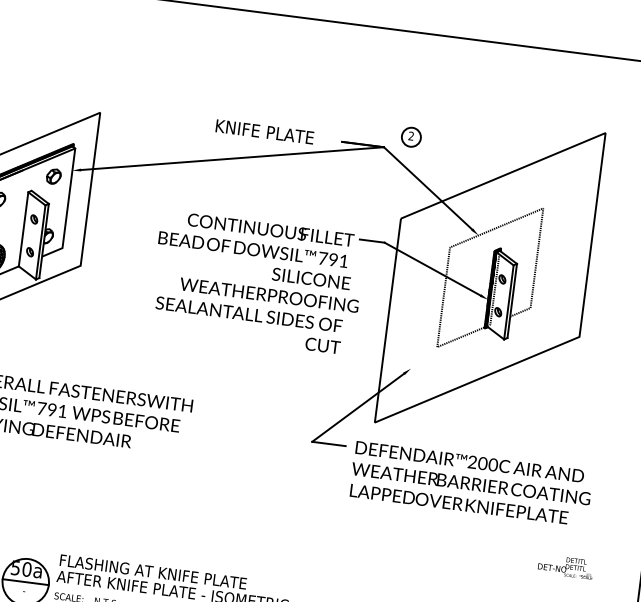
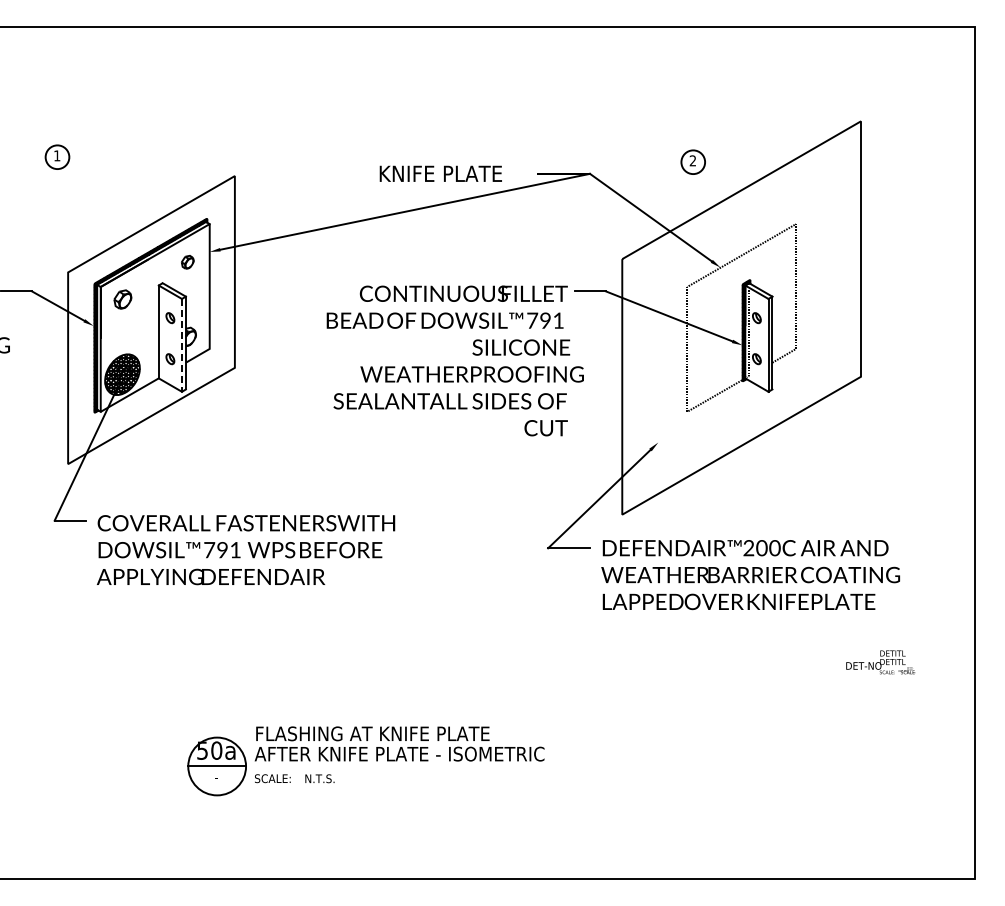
part: (410, 136) -> (692, 161), moved
part: (53, 176) -> (187, 262), size x0.7
line: (40, 242) -> (181, 345), solid -> dashed

